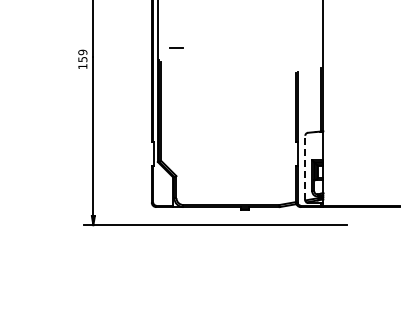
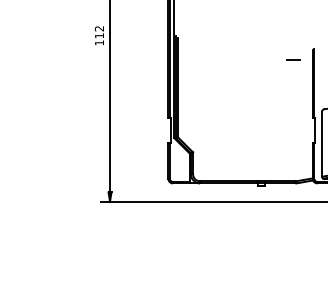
line: (176, 47) -> (293, 59), moved
text: (82, 55) -> (99, 31), 159 -> 112
line: (305, 167) -> (322, 143), dashed -> solid

